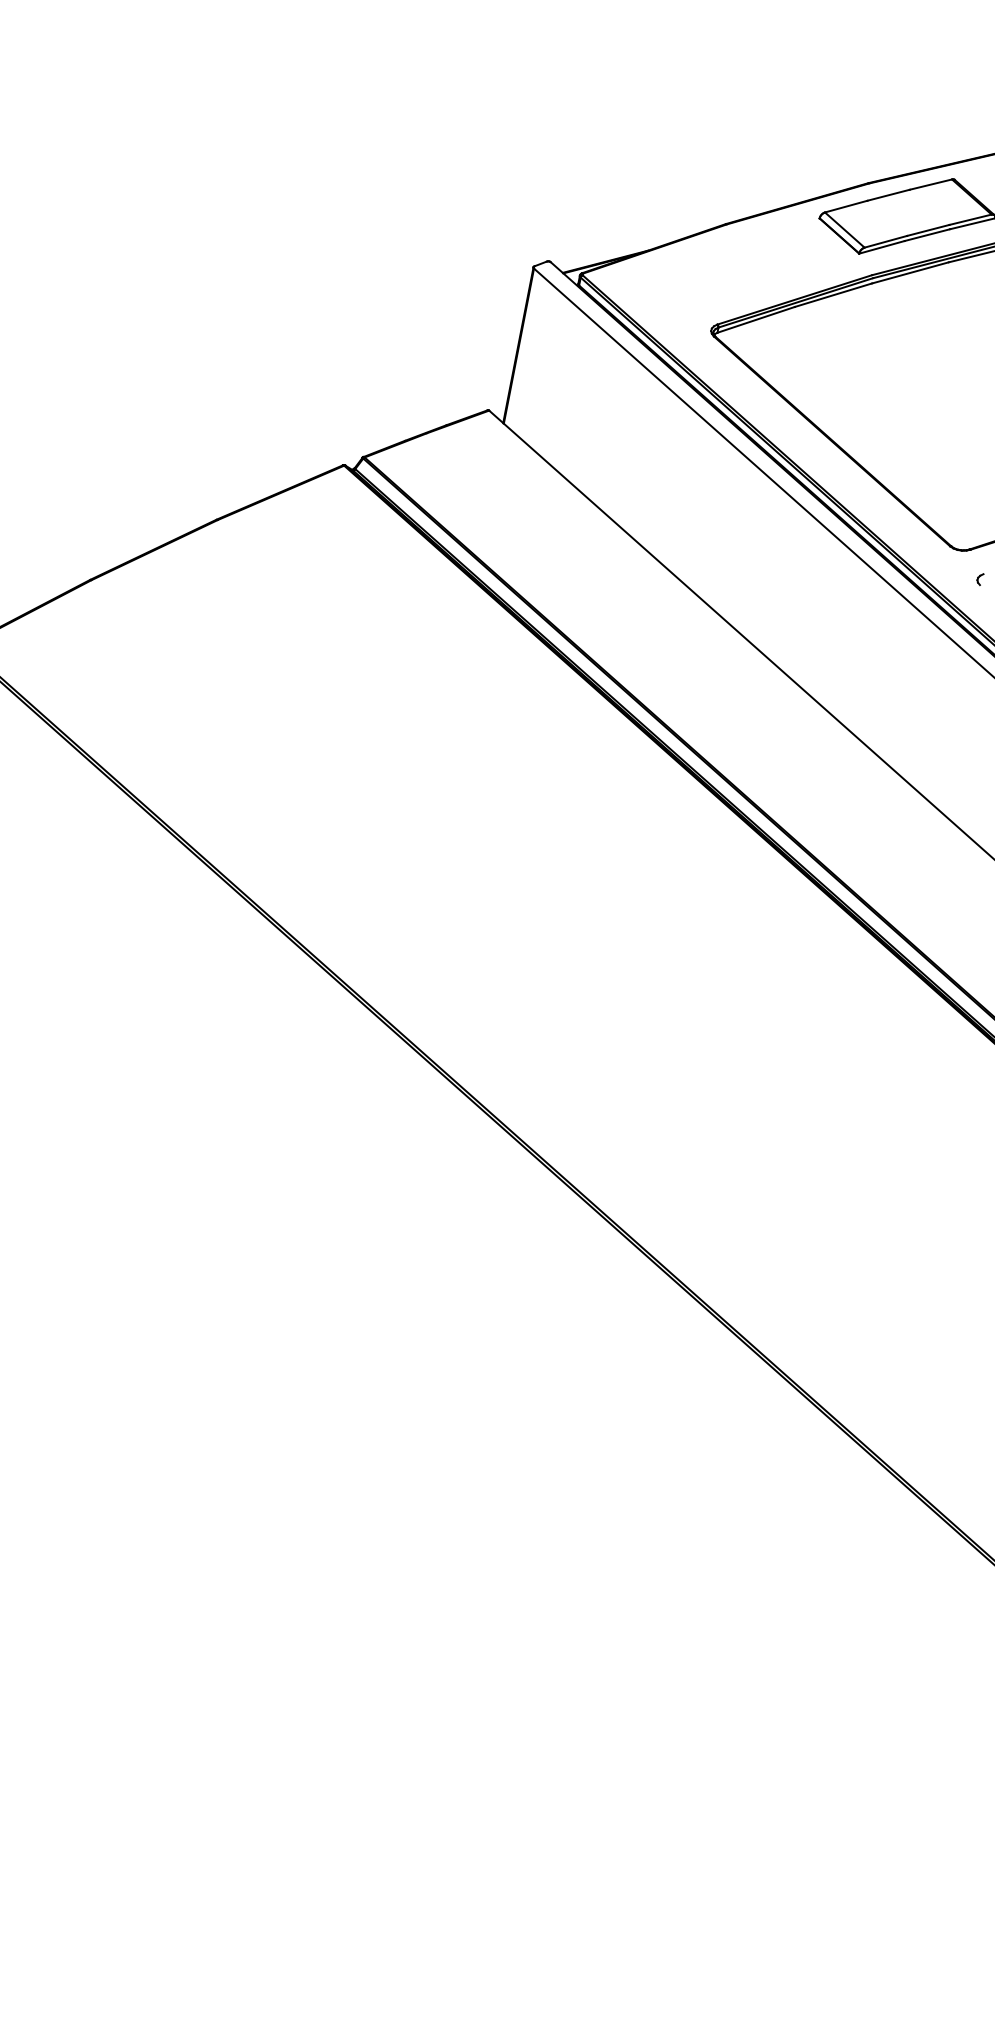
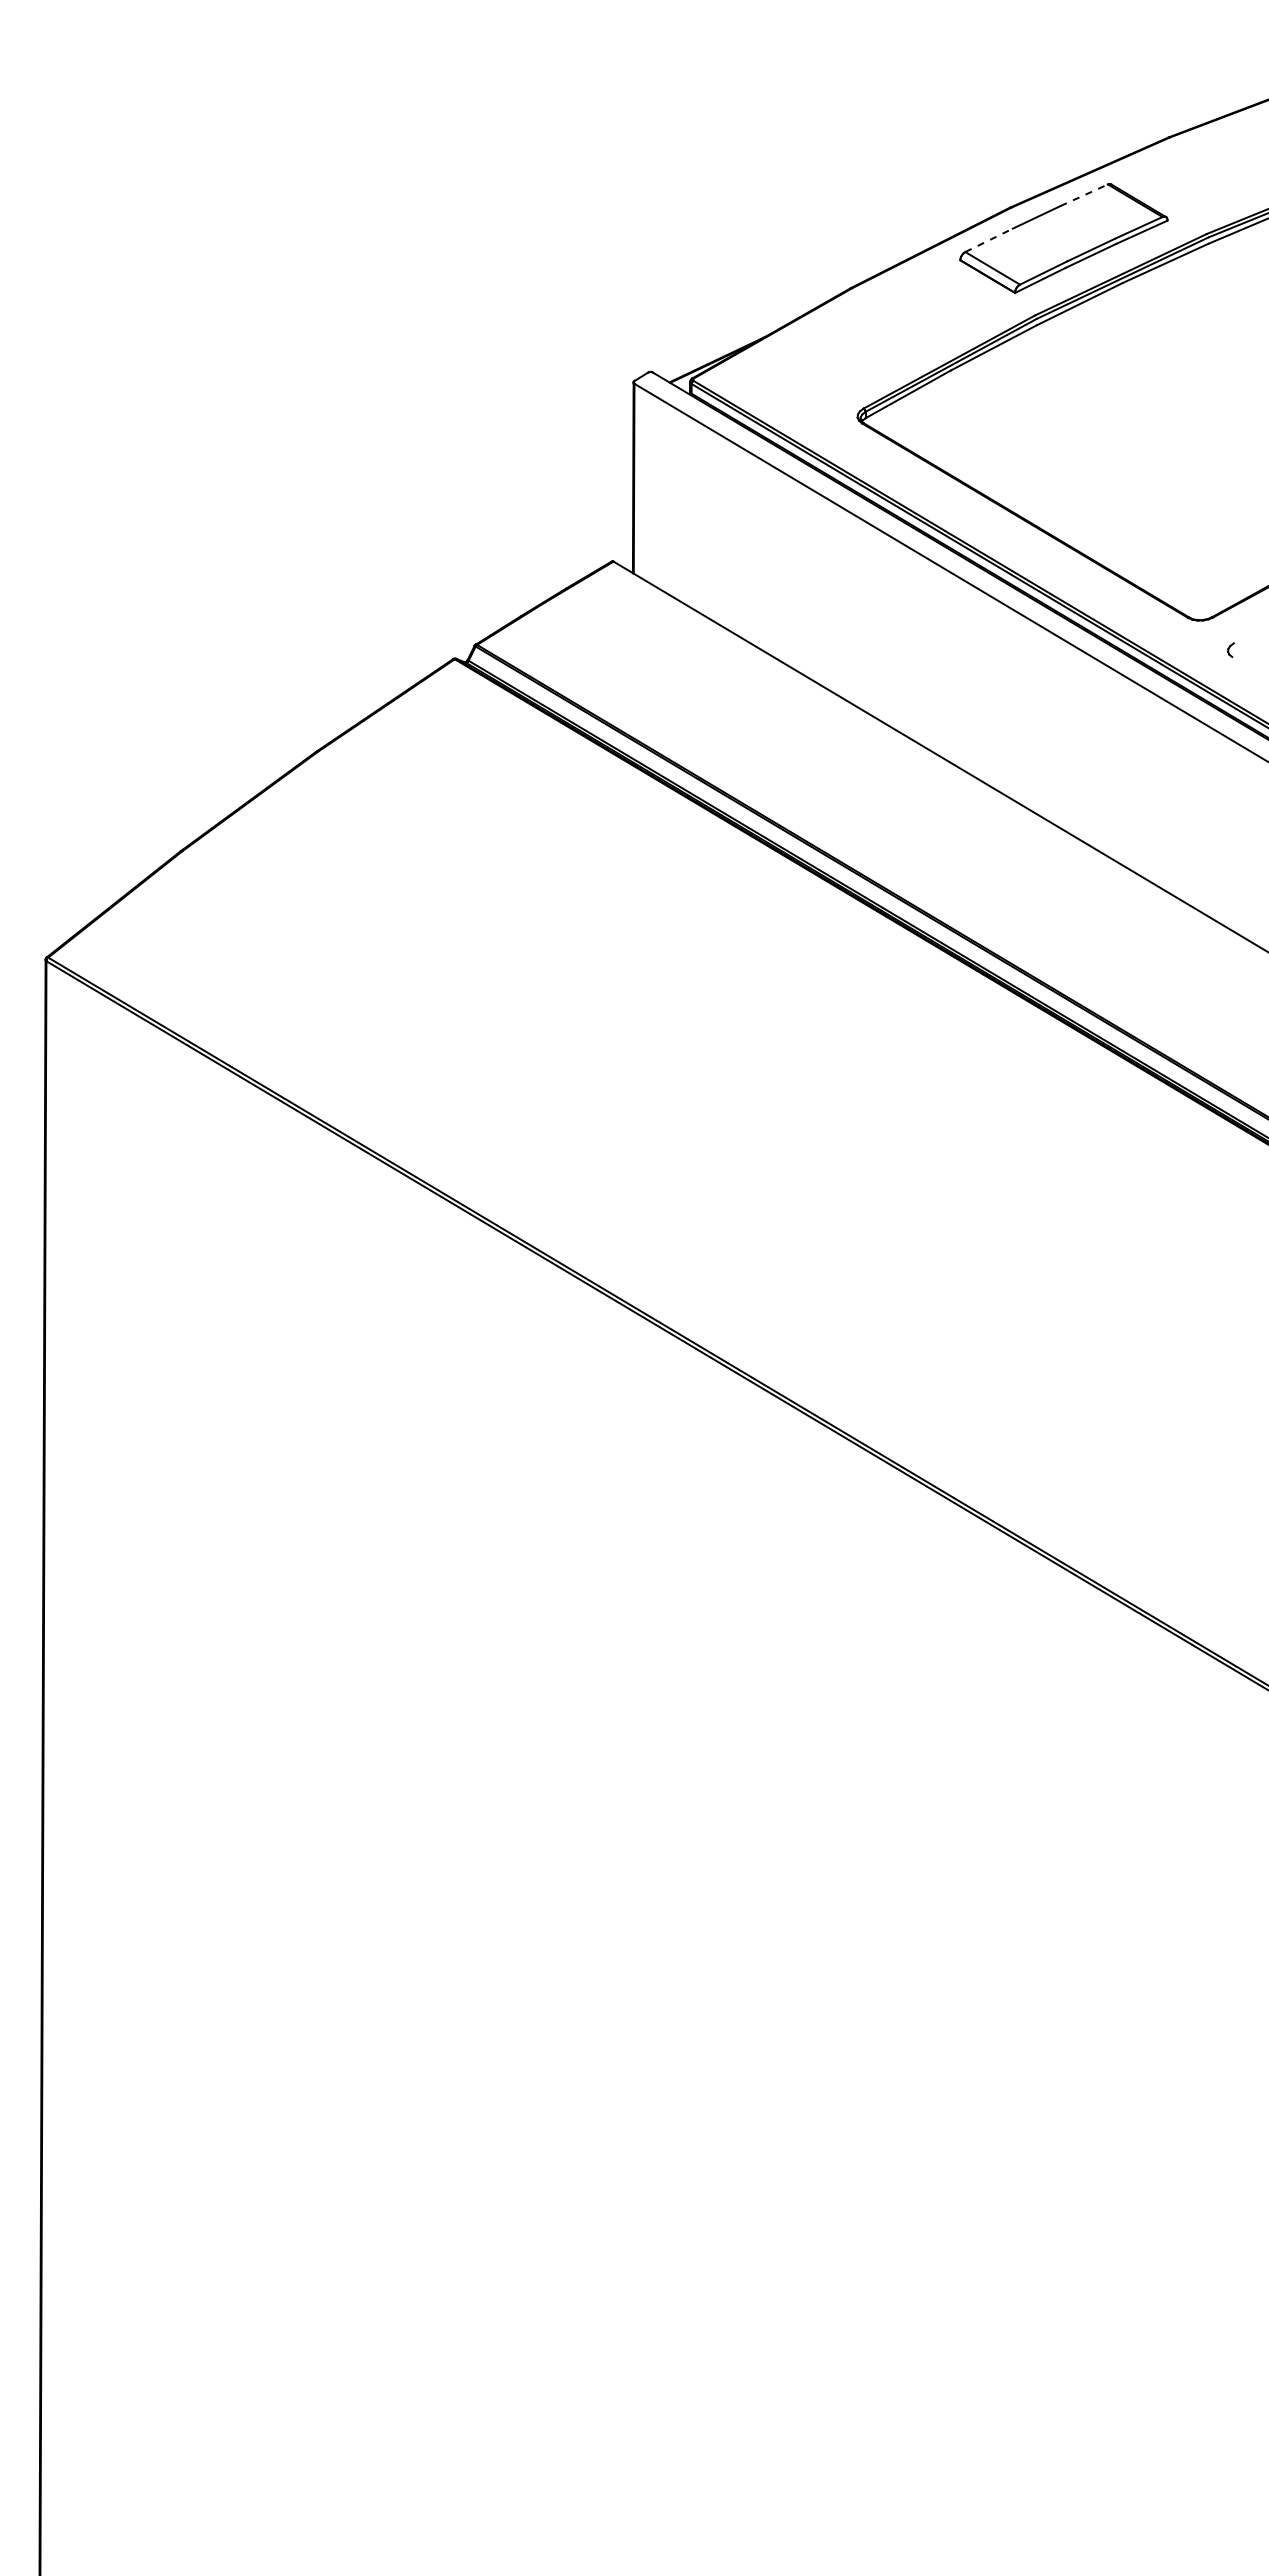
line: (931, 184) -> (1084, 195), solid -> dashed
line: (846, 206) -> (989, 240), solid -> dashed

